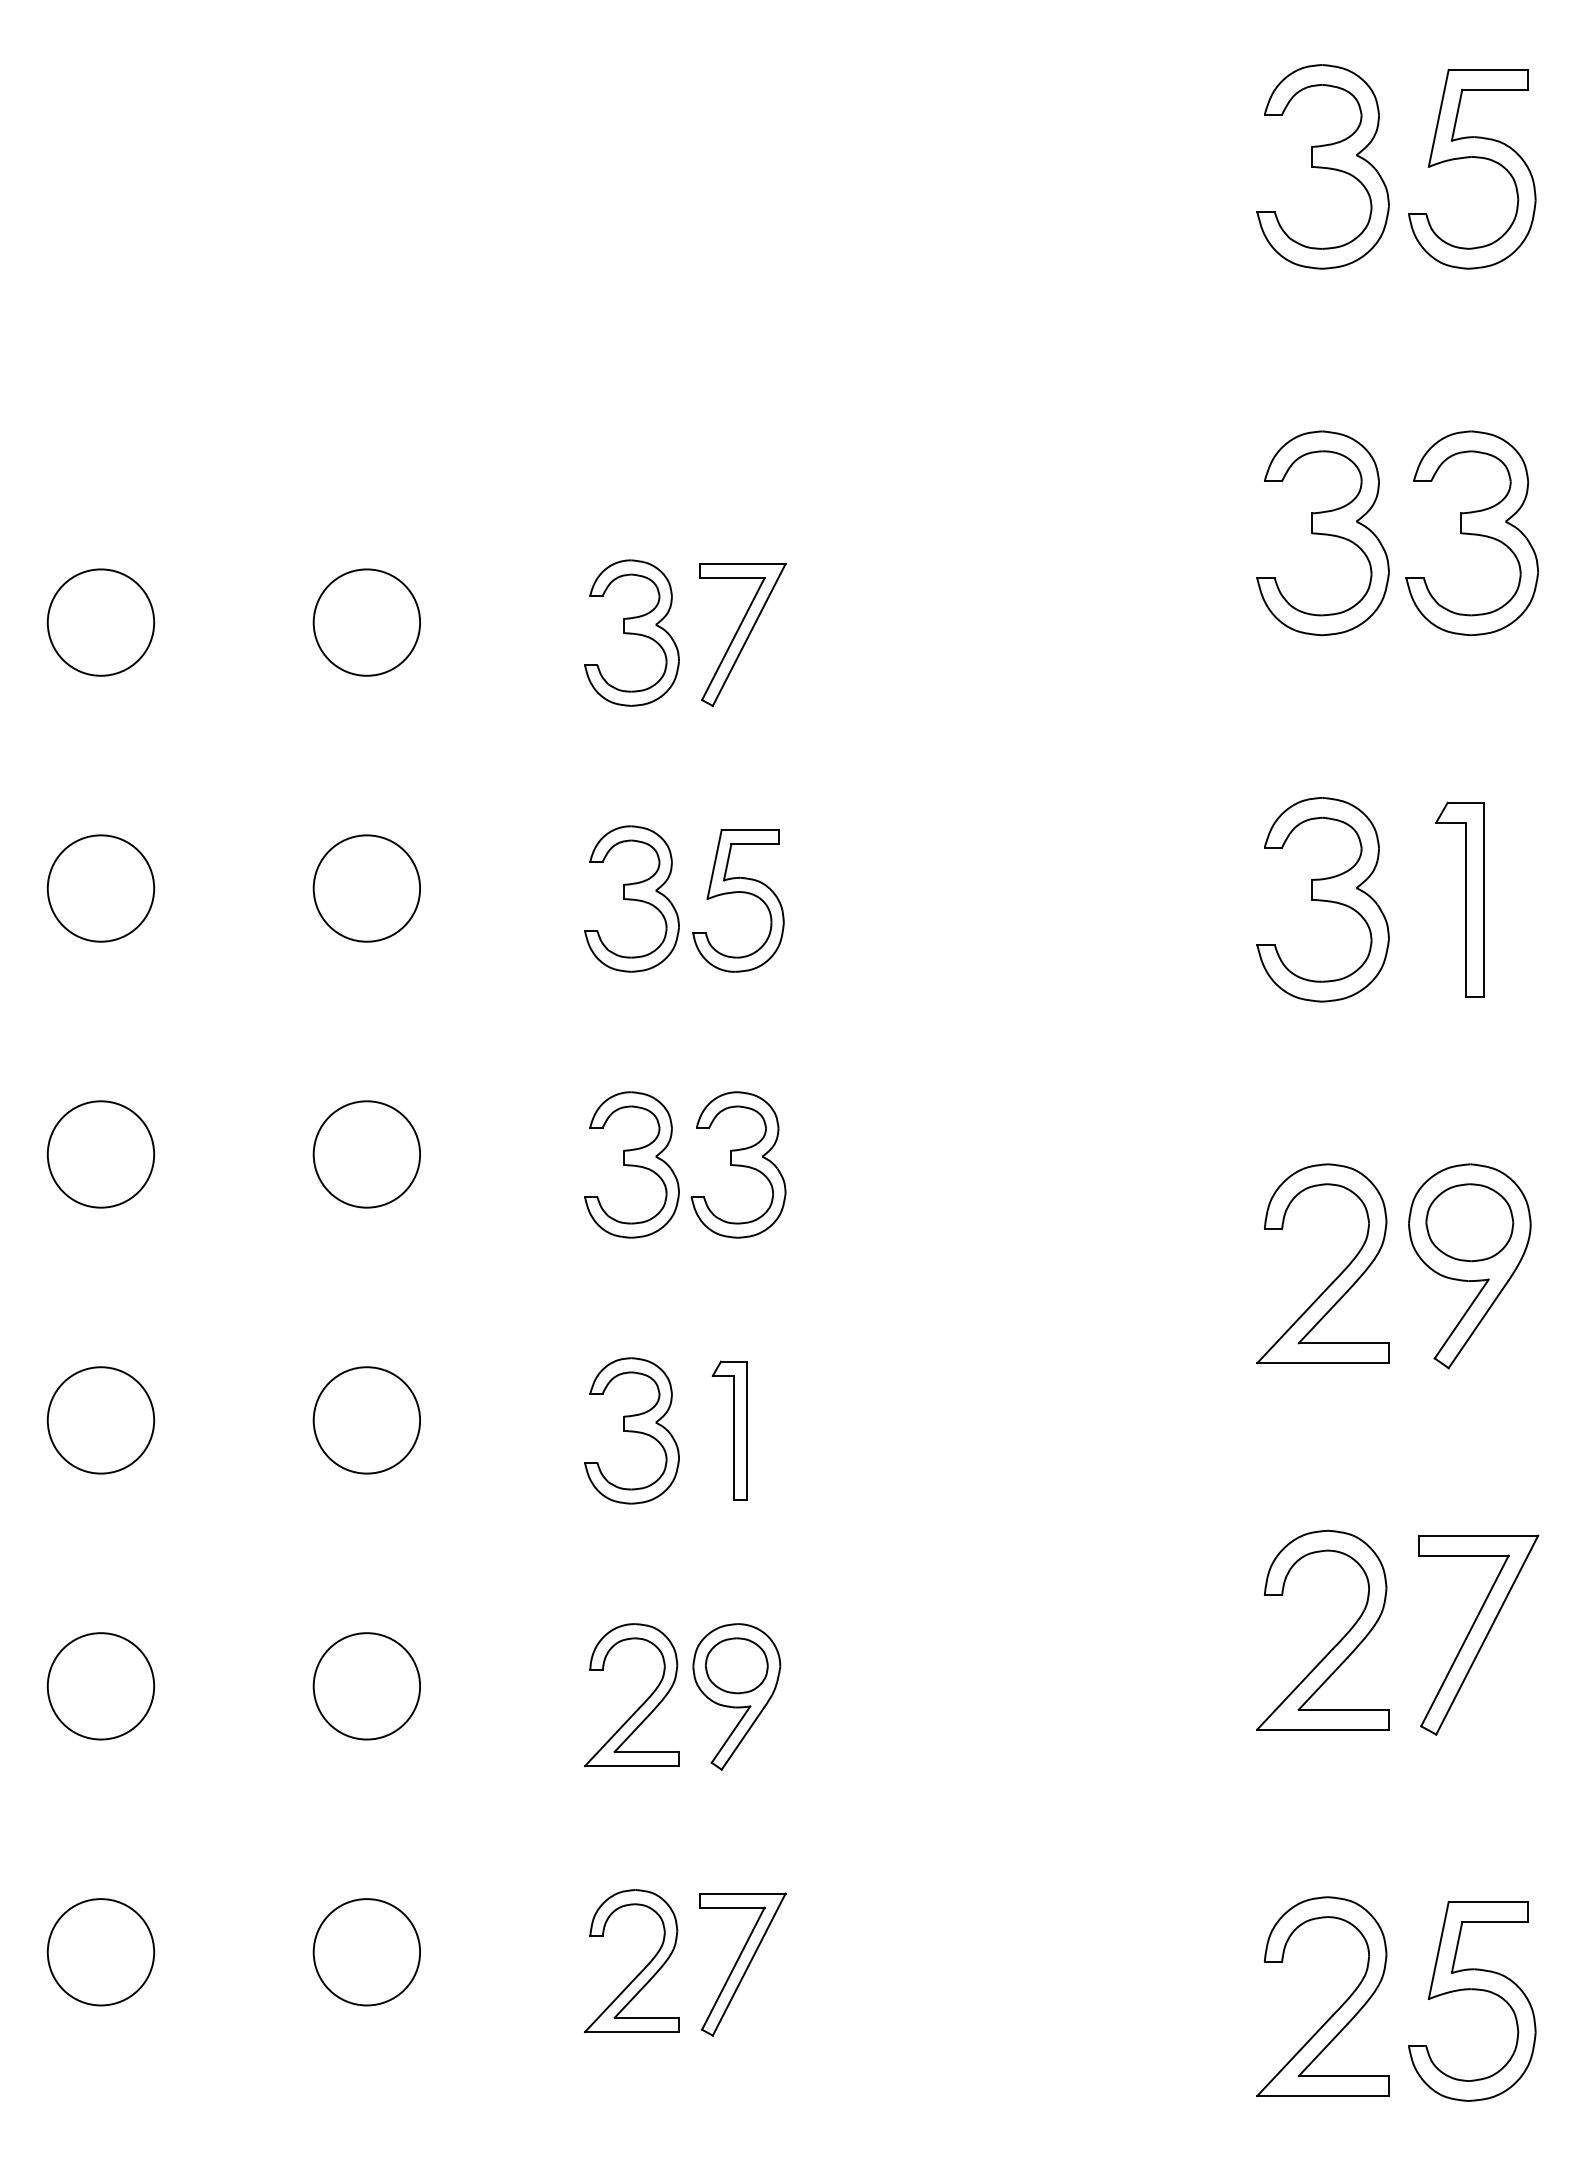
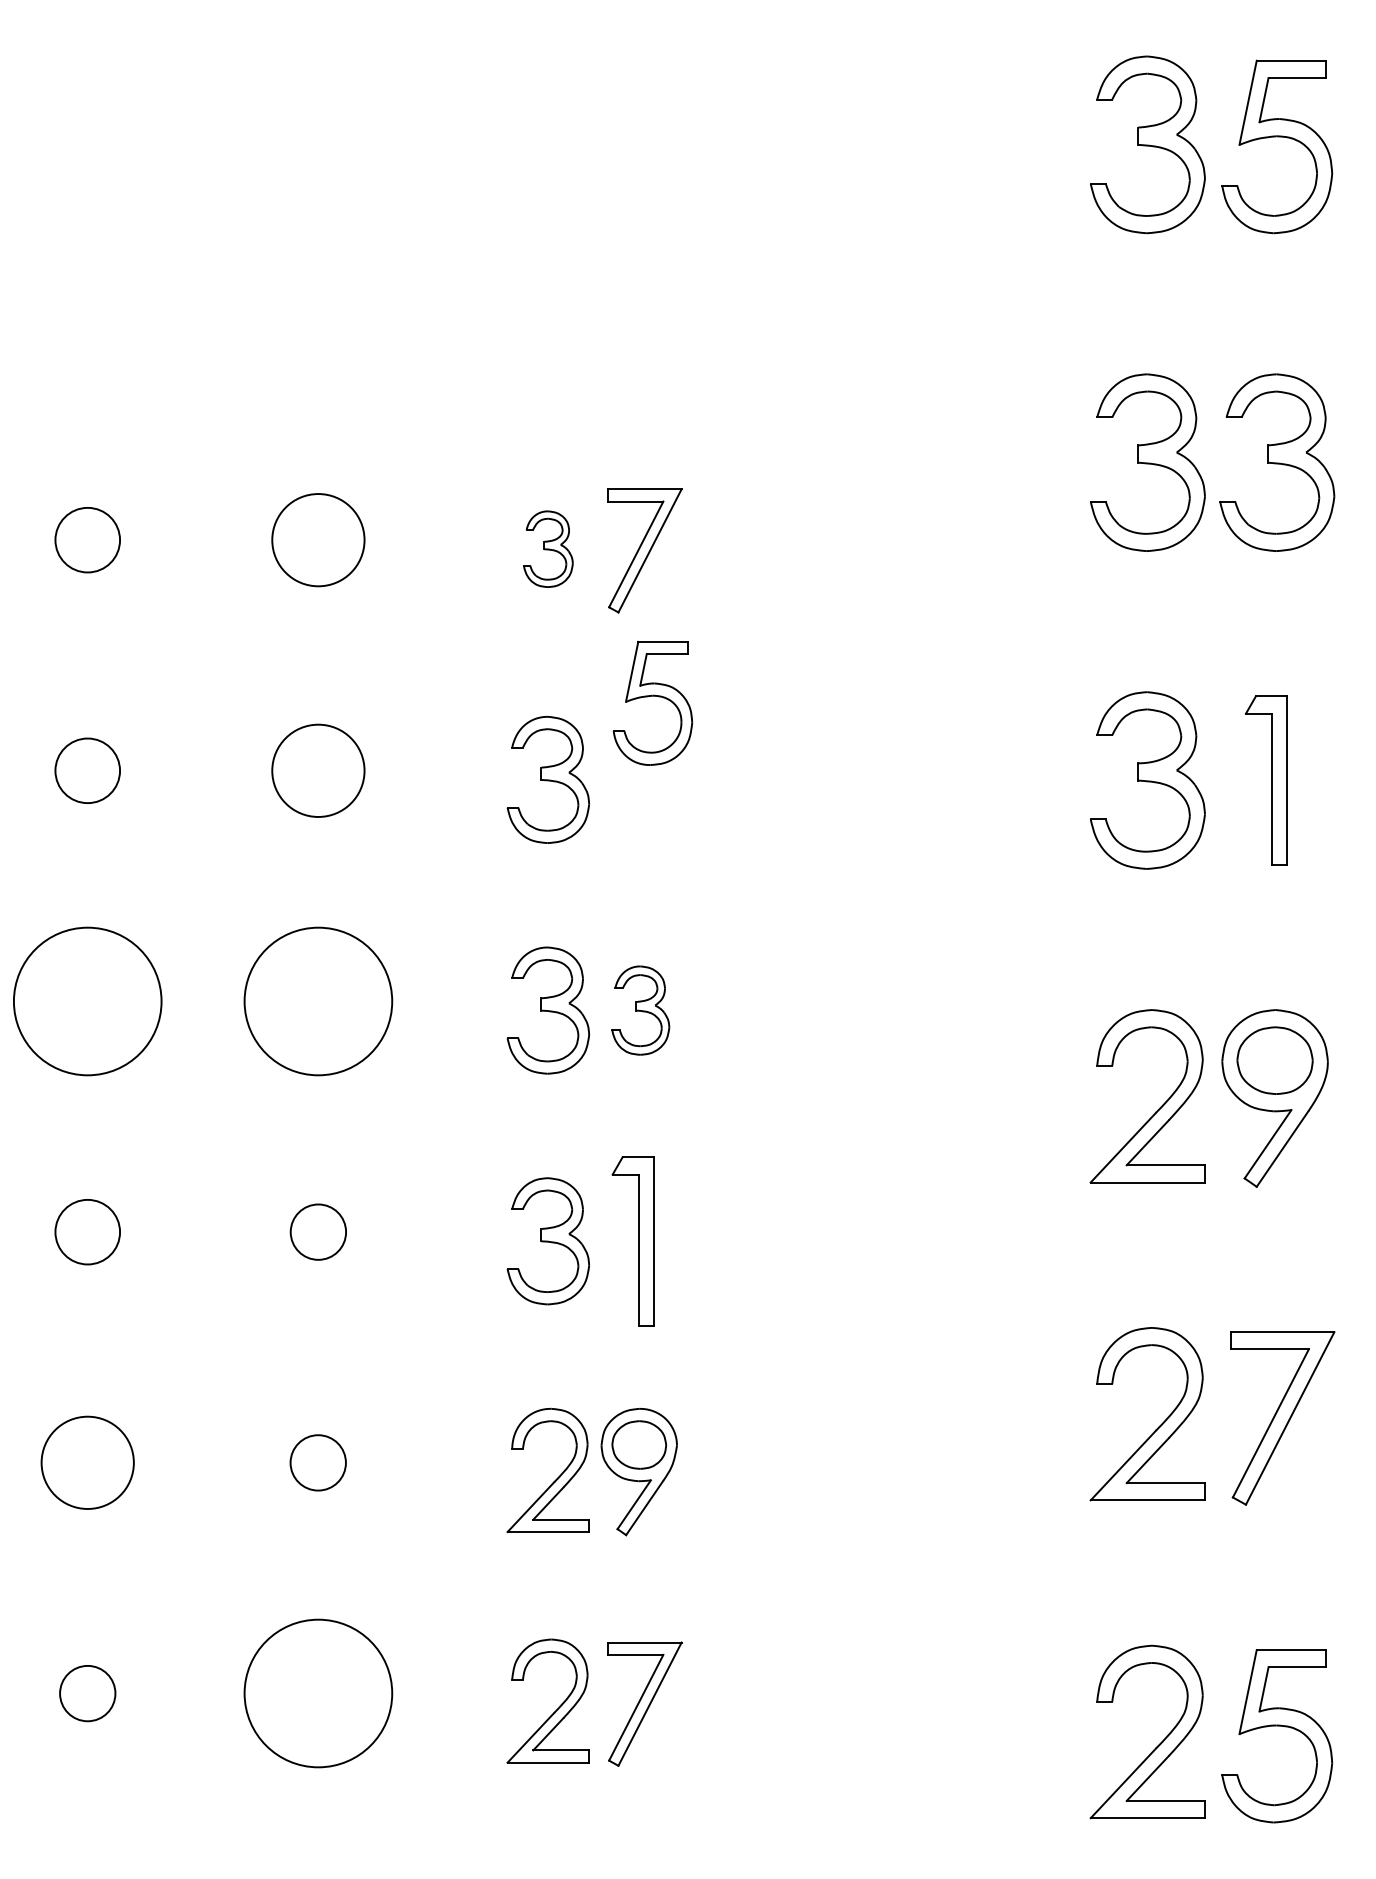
circle: (100, 622) -> (87, 540), size x0.7
part: (631, 632) -> (547, 548), size x0.6
circle: (100, 888) -> (87, 770), size x0.7
part: (735, 893) -> (650, 697), moved
circle: (100, 1154) -> (87, 1001), size x1.6
circle: (366, 1154) -> (318, 1001), size x1.6
part: (738, 1164) -> (640, 1010), size x0.7
circle: (100, 1420) -> (87, 1232), size x0.7
circle: (366, 1420) -> (318, 1232), size x0.6
part: (729, 1430) -> (632, 1240), size x1.4
circle: (366, 1686) -> (318, 1462), size x0.6
circle: (100, 1952) -> (87, 1693), size x0.6
circle: (366, 1952) -> (318, 1693), size x1.6

